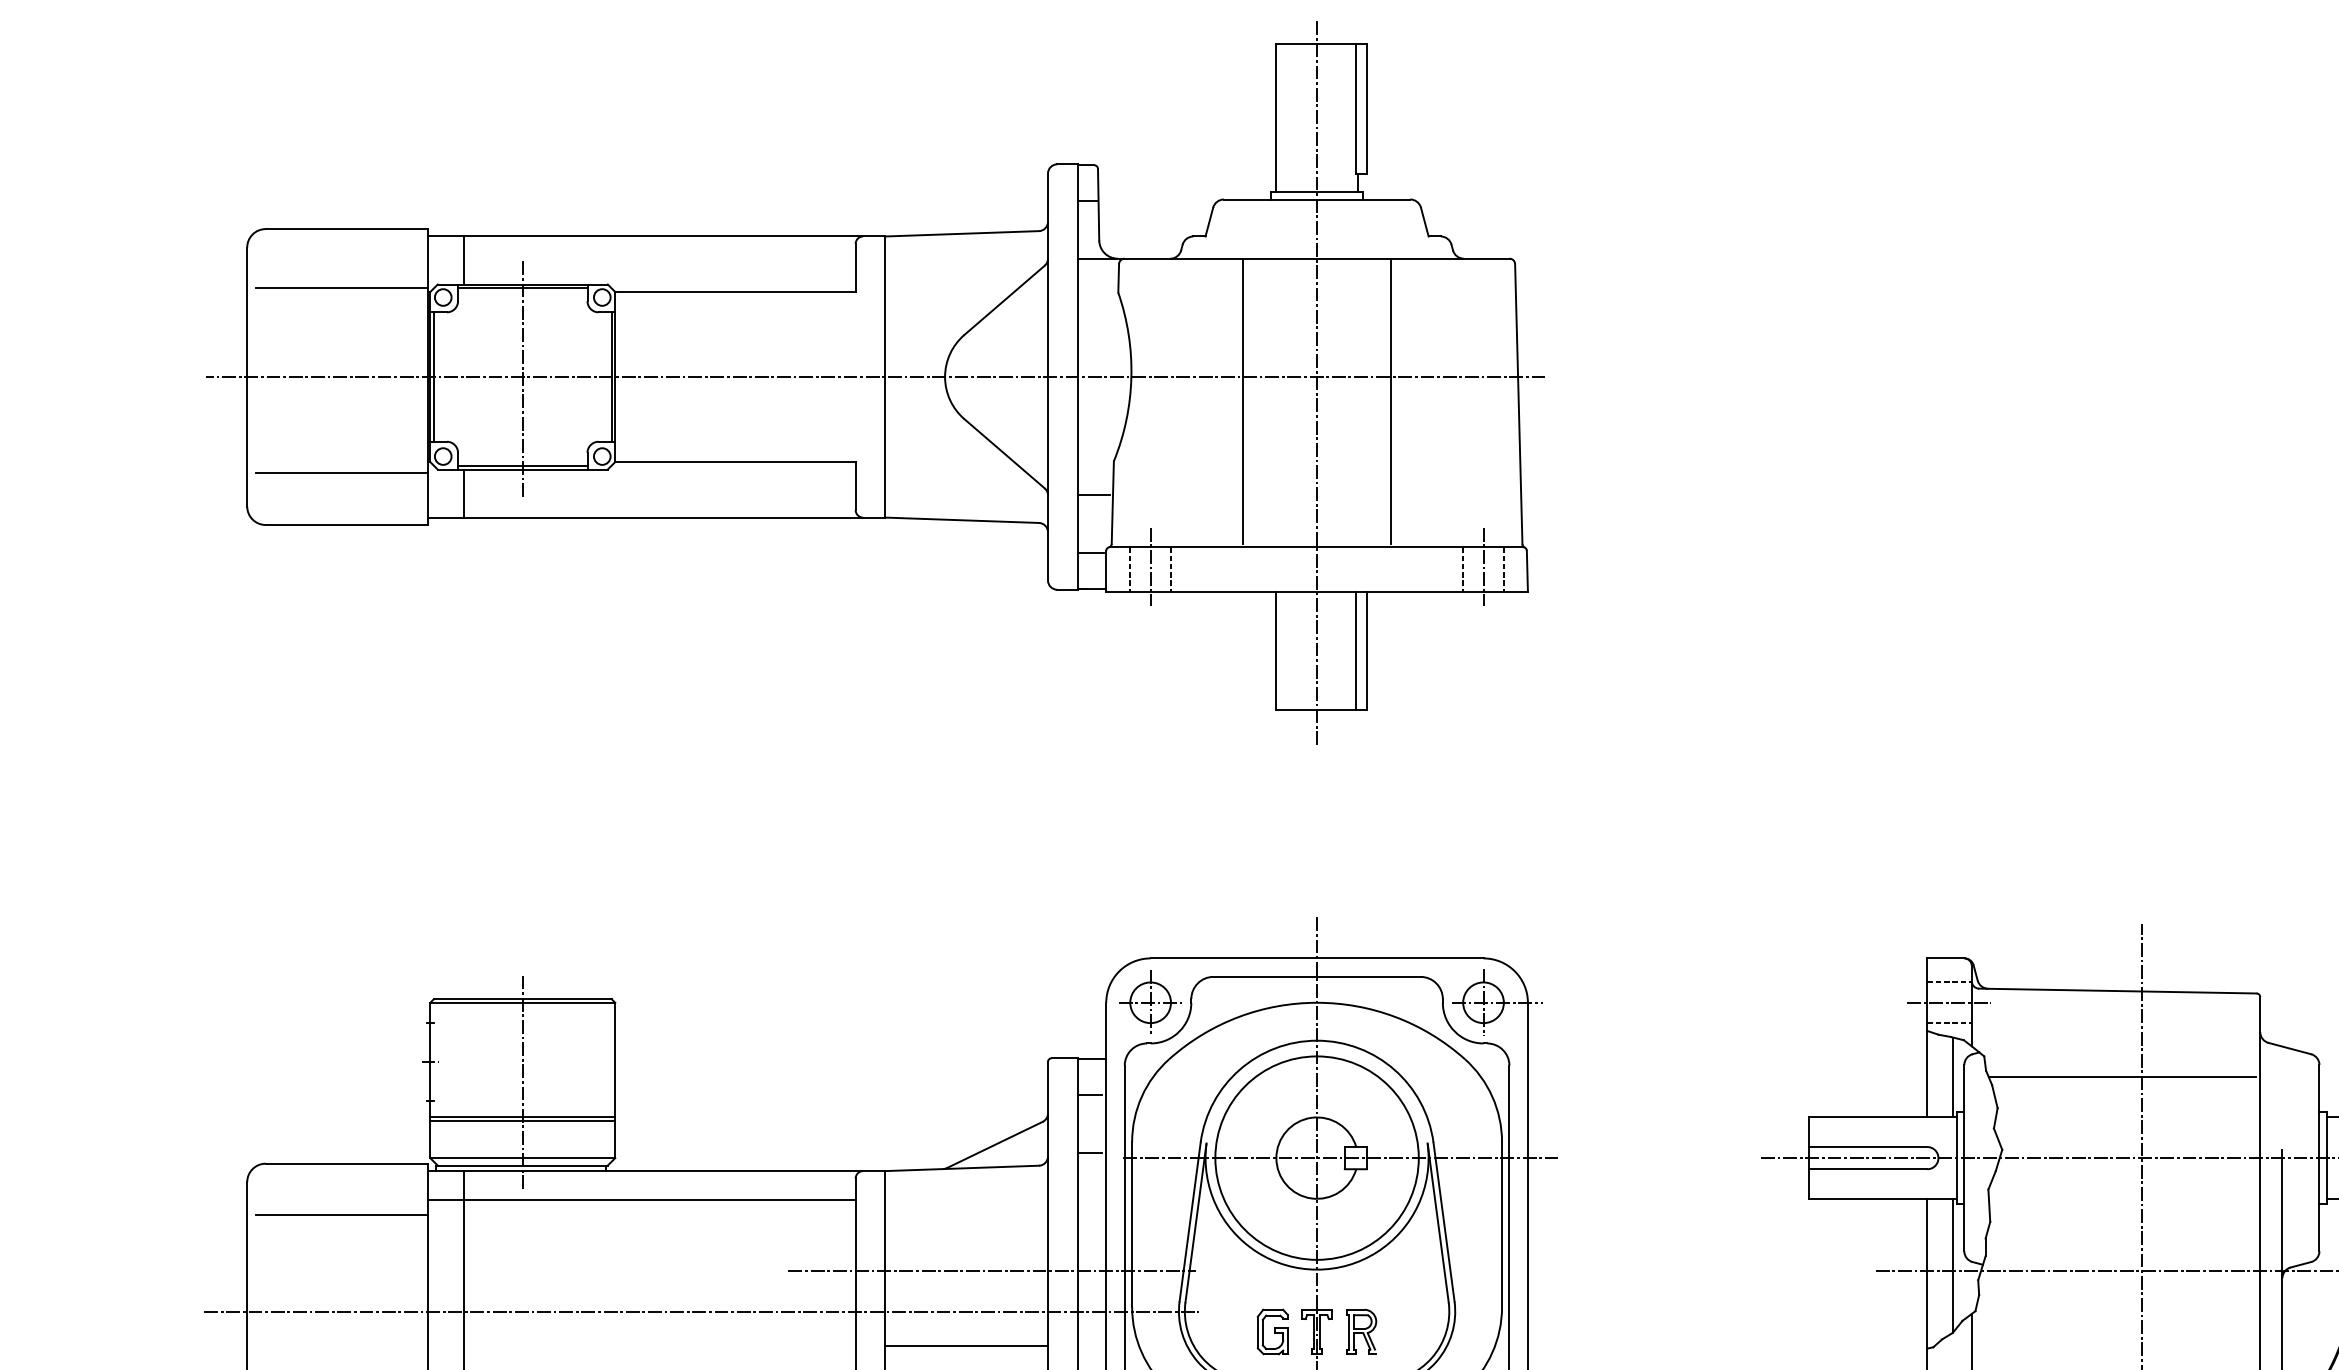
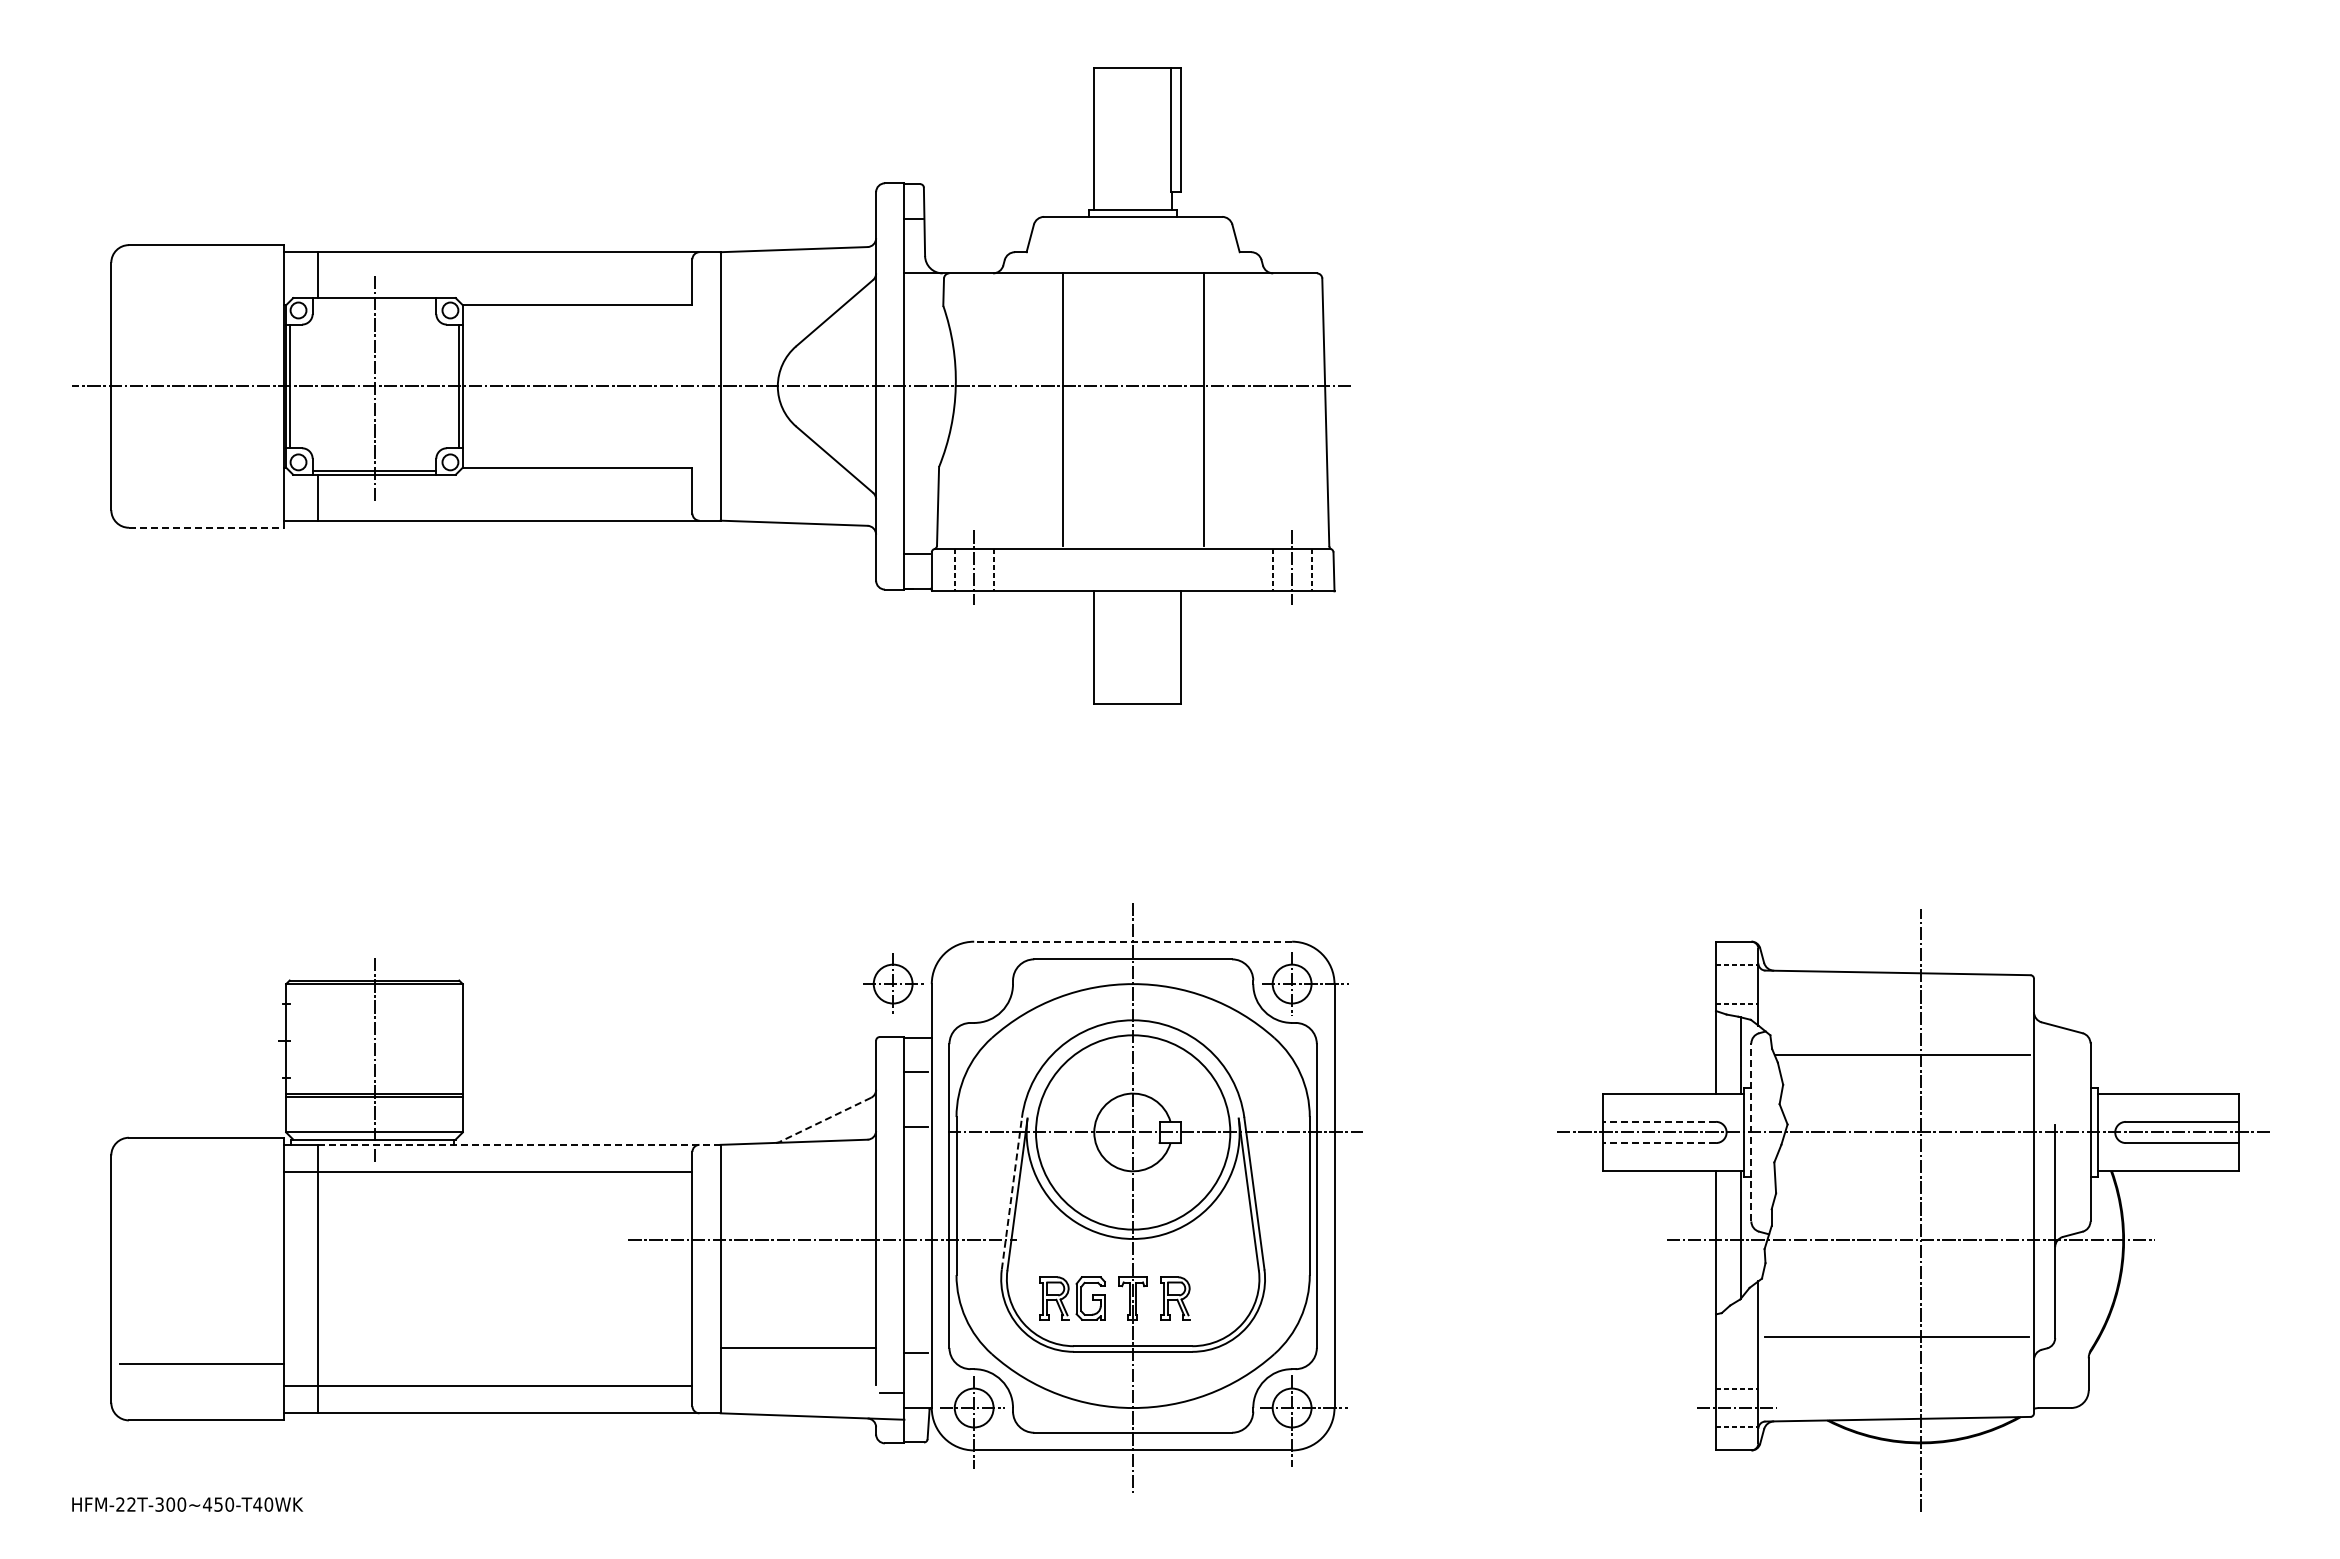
line: (342, 288) -> (202, 301), removed
line: (522, 288) -> (374, 301), removed
line: (1317, 384) -> (1133, 393), removed
line: (342, 473) -> (202, 478), removed
line: (1093, 495) -> (919, 499), removed
line: (346, 524) -> (206, 527), solid -> dashed
line: (1356, 650) -> (1170, 647), removed
line: (1317, 958) -> (1133, 941), solid -> dashed
part: (1150, 1002) -> (893, 983), moved
line: (1948, 1003) -> (1736, 984), removed
line: (994, 1144) -> (825, 1119), solid -> dashed
line: (1868, 1146) -> (1659, 1121), solid -> dashed
line: (1964, 1157) -> (1751, 1131), solid -> dashed
line: (1868, 1169) -> (1659, 1143), solid -> dashed
line: (674, 1170) -> (519, 1144), solid -> dashed
line: (342, 1215) -> (202, 1187), removed
line: (1189, 1222) -> (1011, 1193), solid -> dashed
line: (701, 1312) -> (545, 1279), removed
part: (1234, 1331) -> (1054, 1298), added
line: (966, 1346) -> (798, 1312), removed

